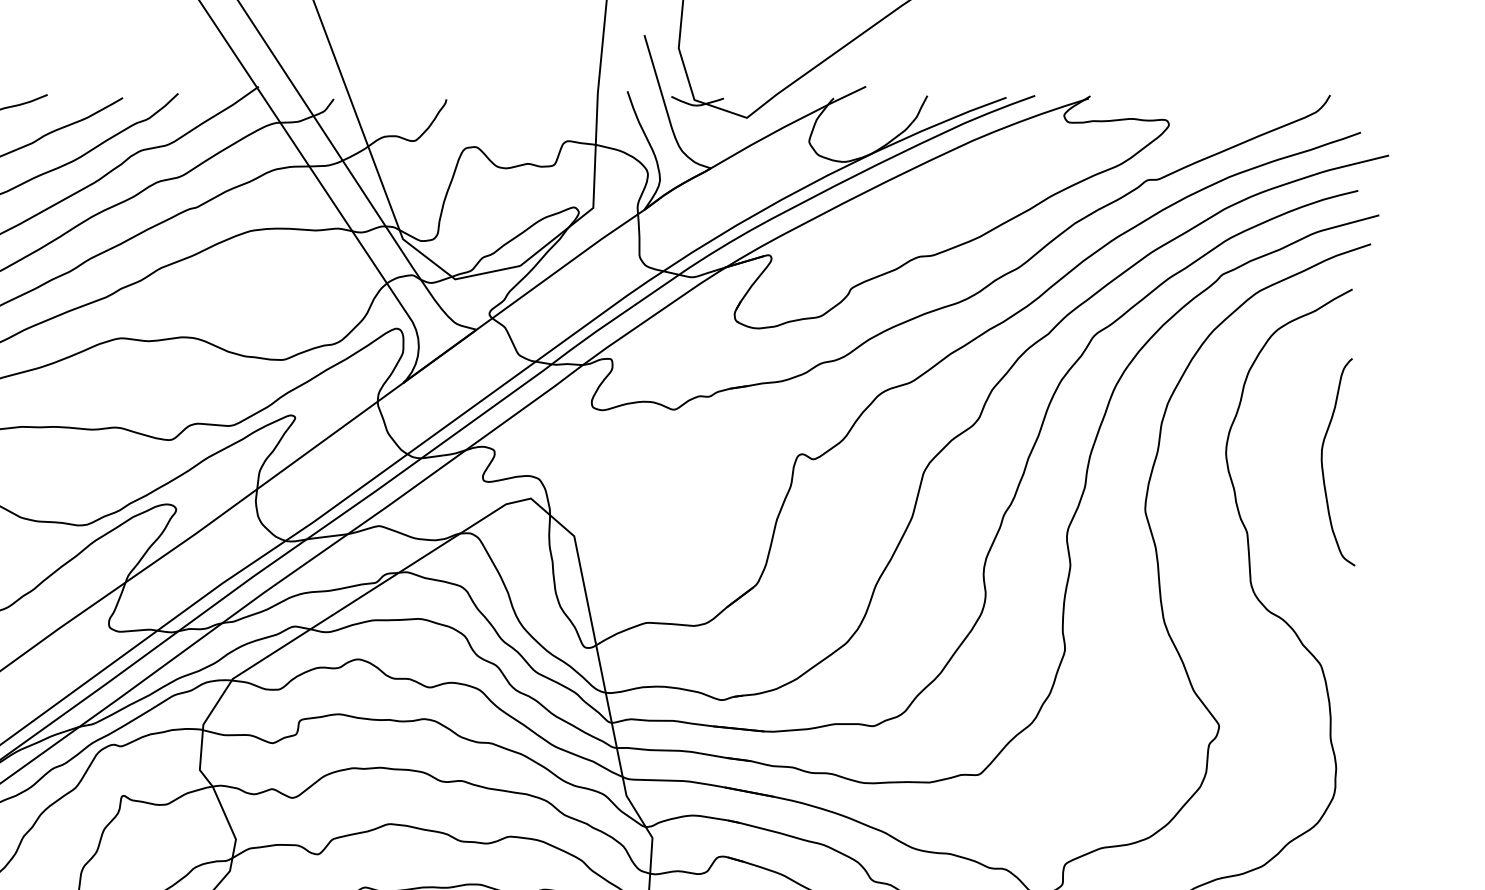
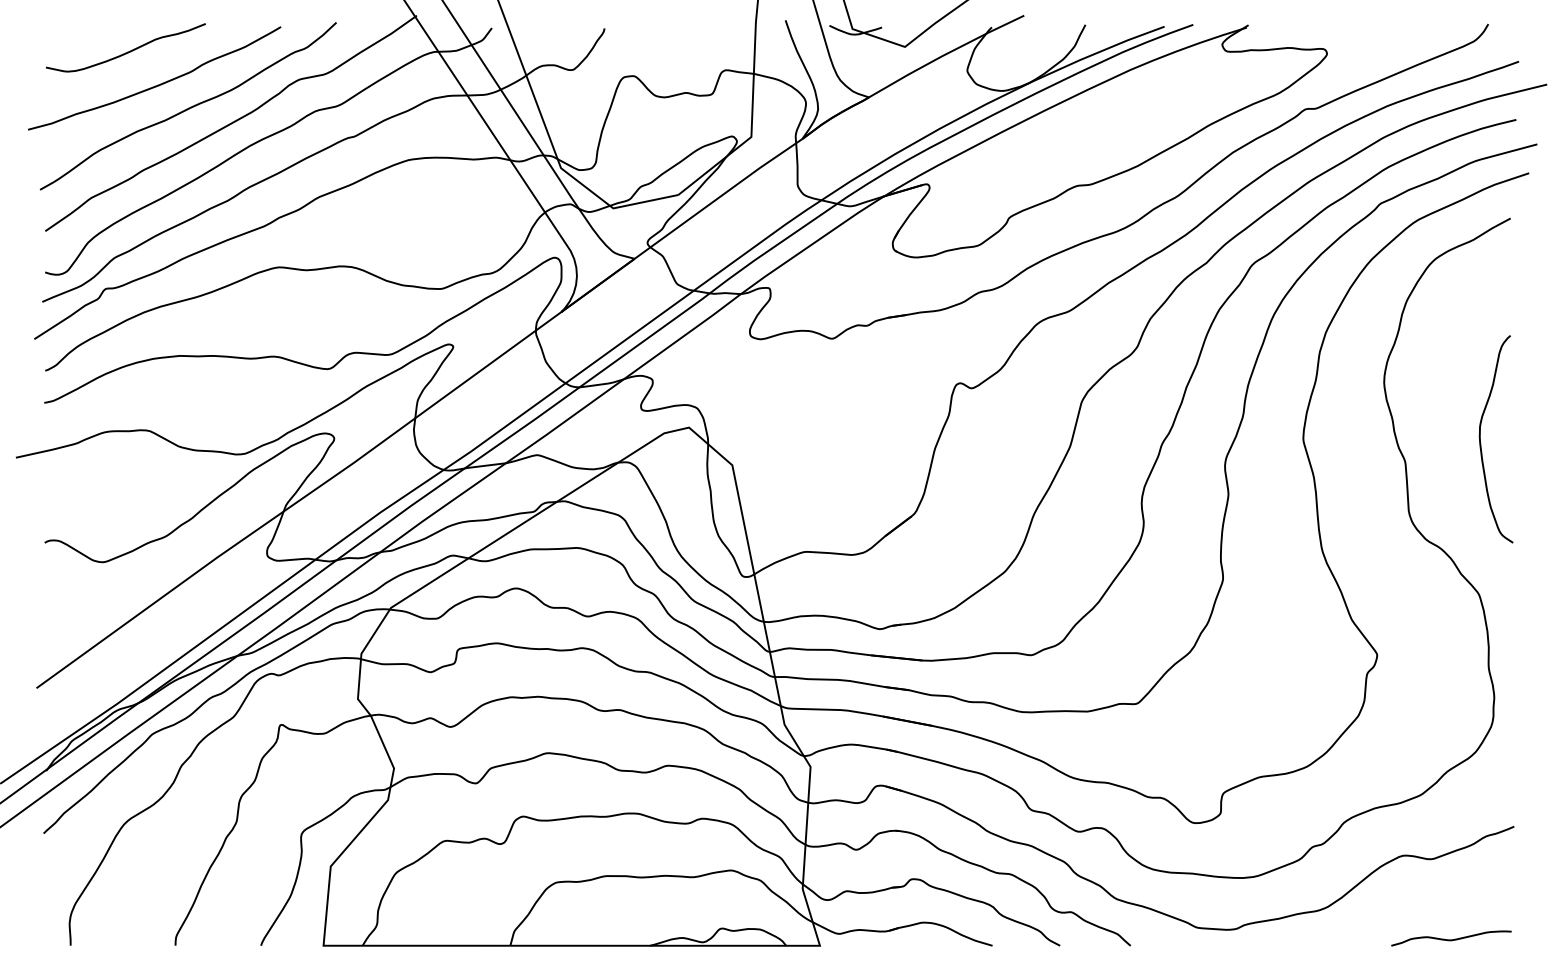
curve: (1323, 466) -> (1481, 443), moved

